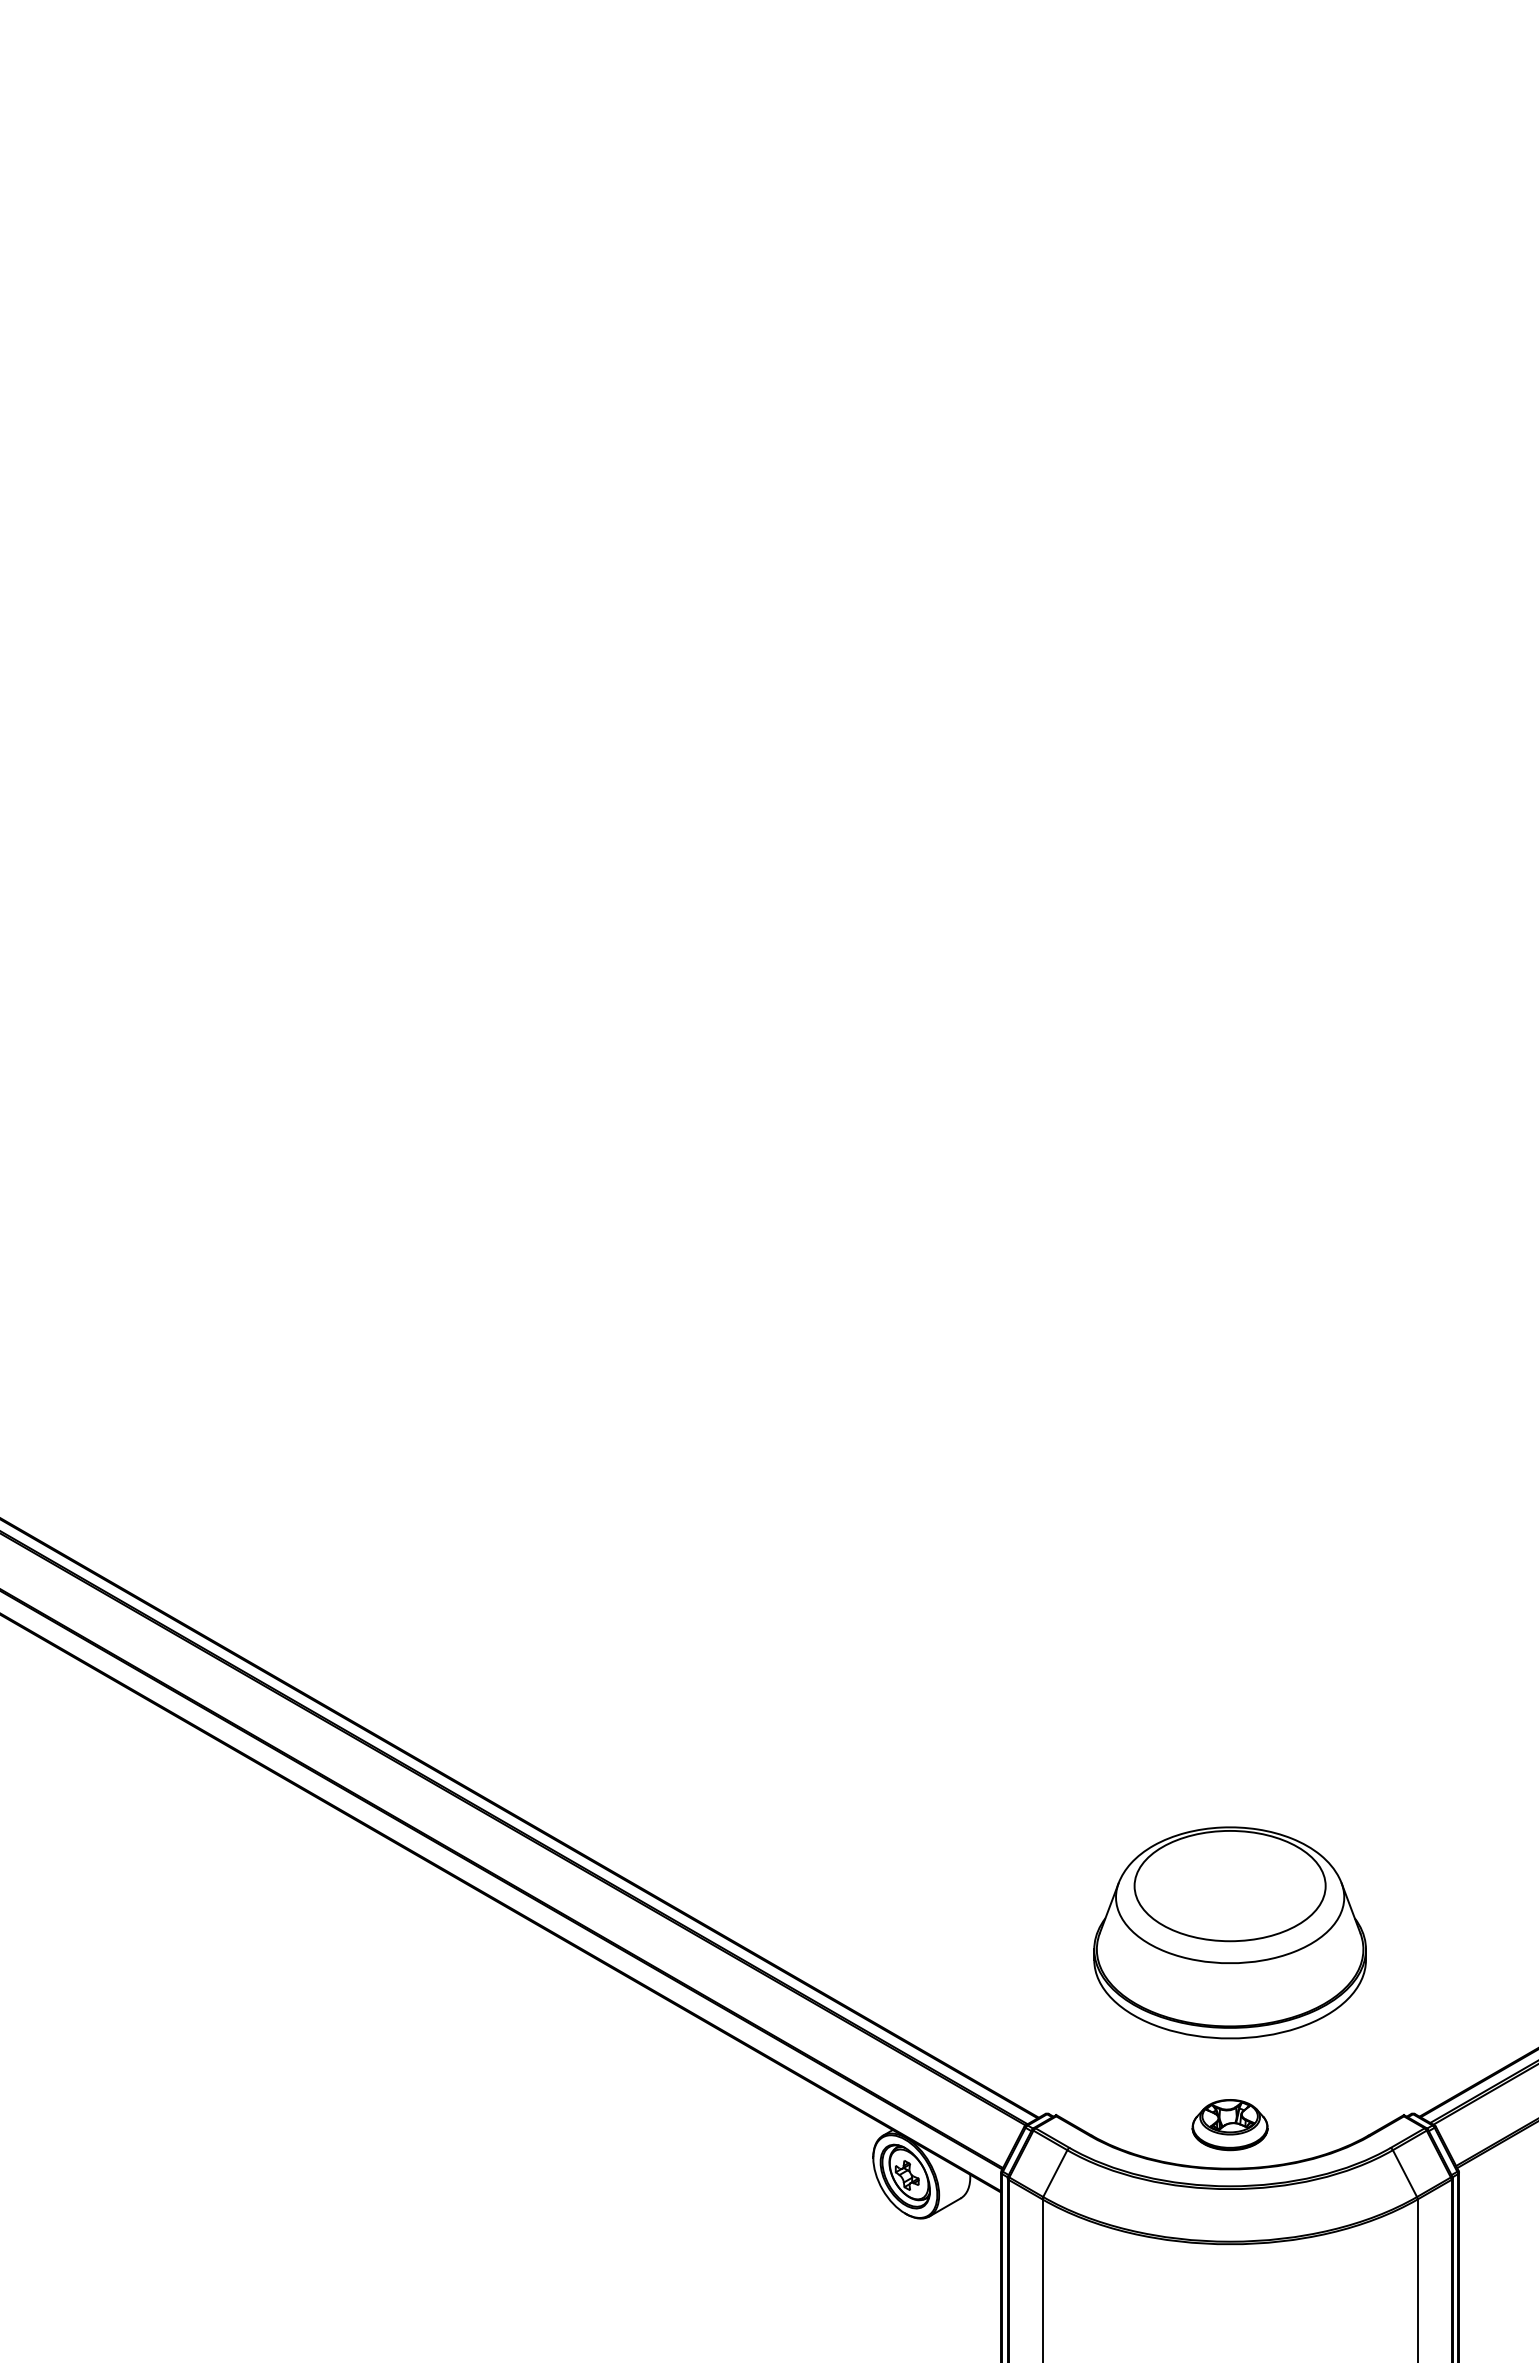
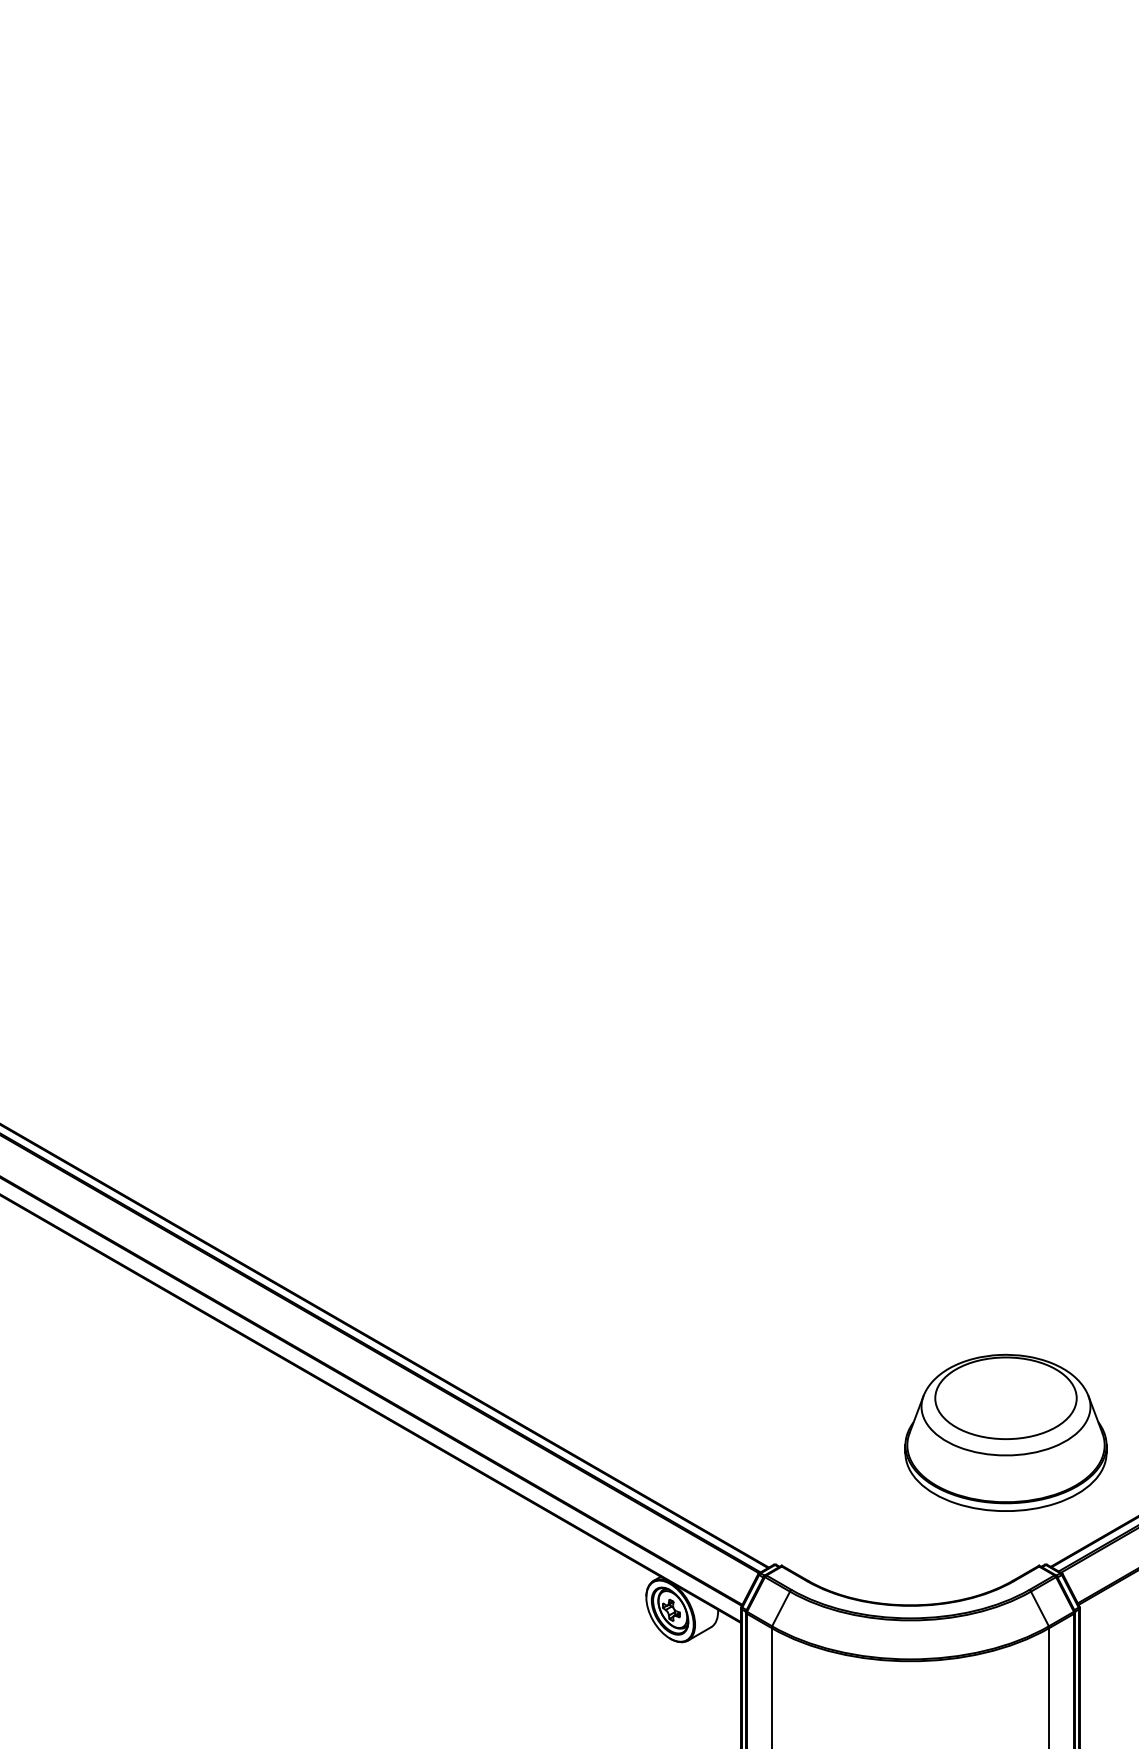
part: (1229, 1932) -> (1005, 1432), moved
part: (1229, 2125) -> (910, 1573), removed

